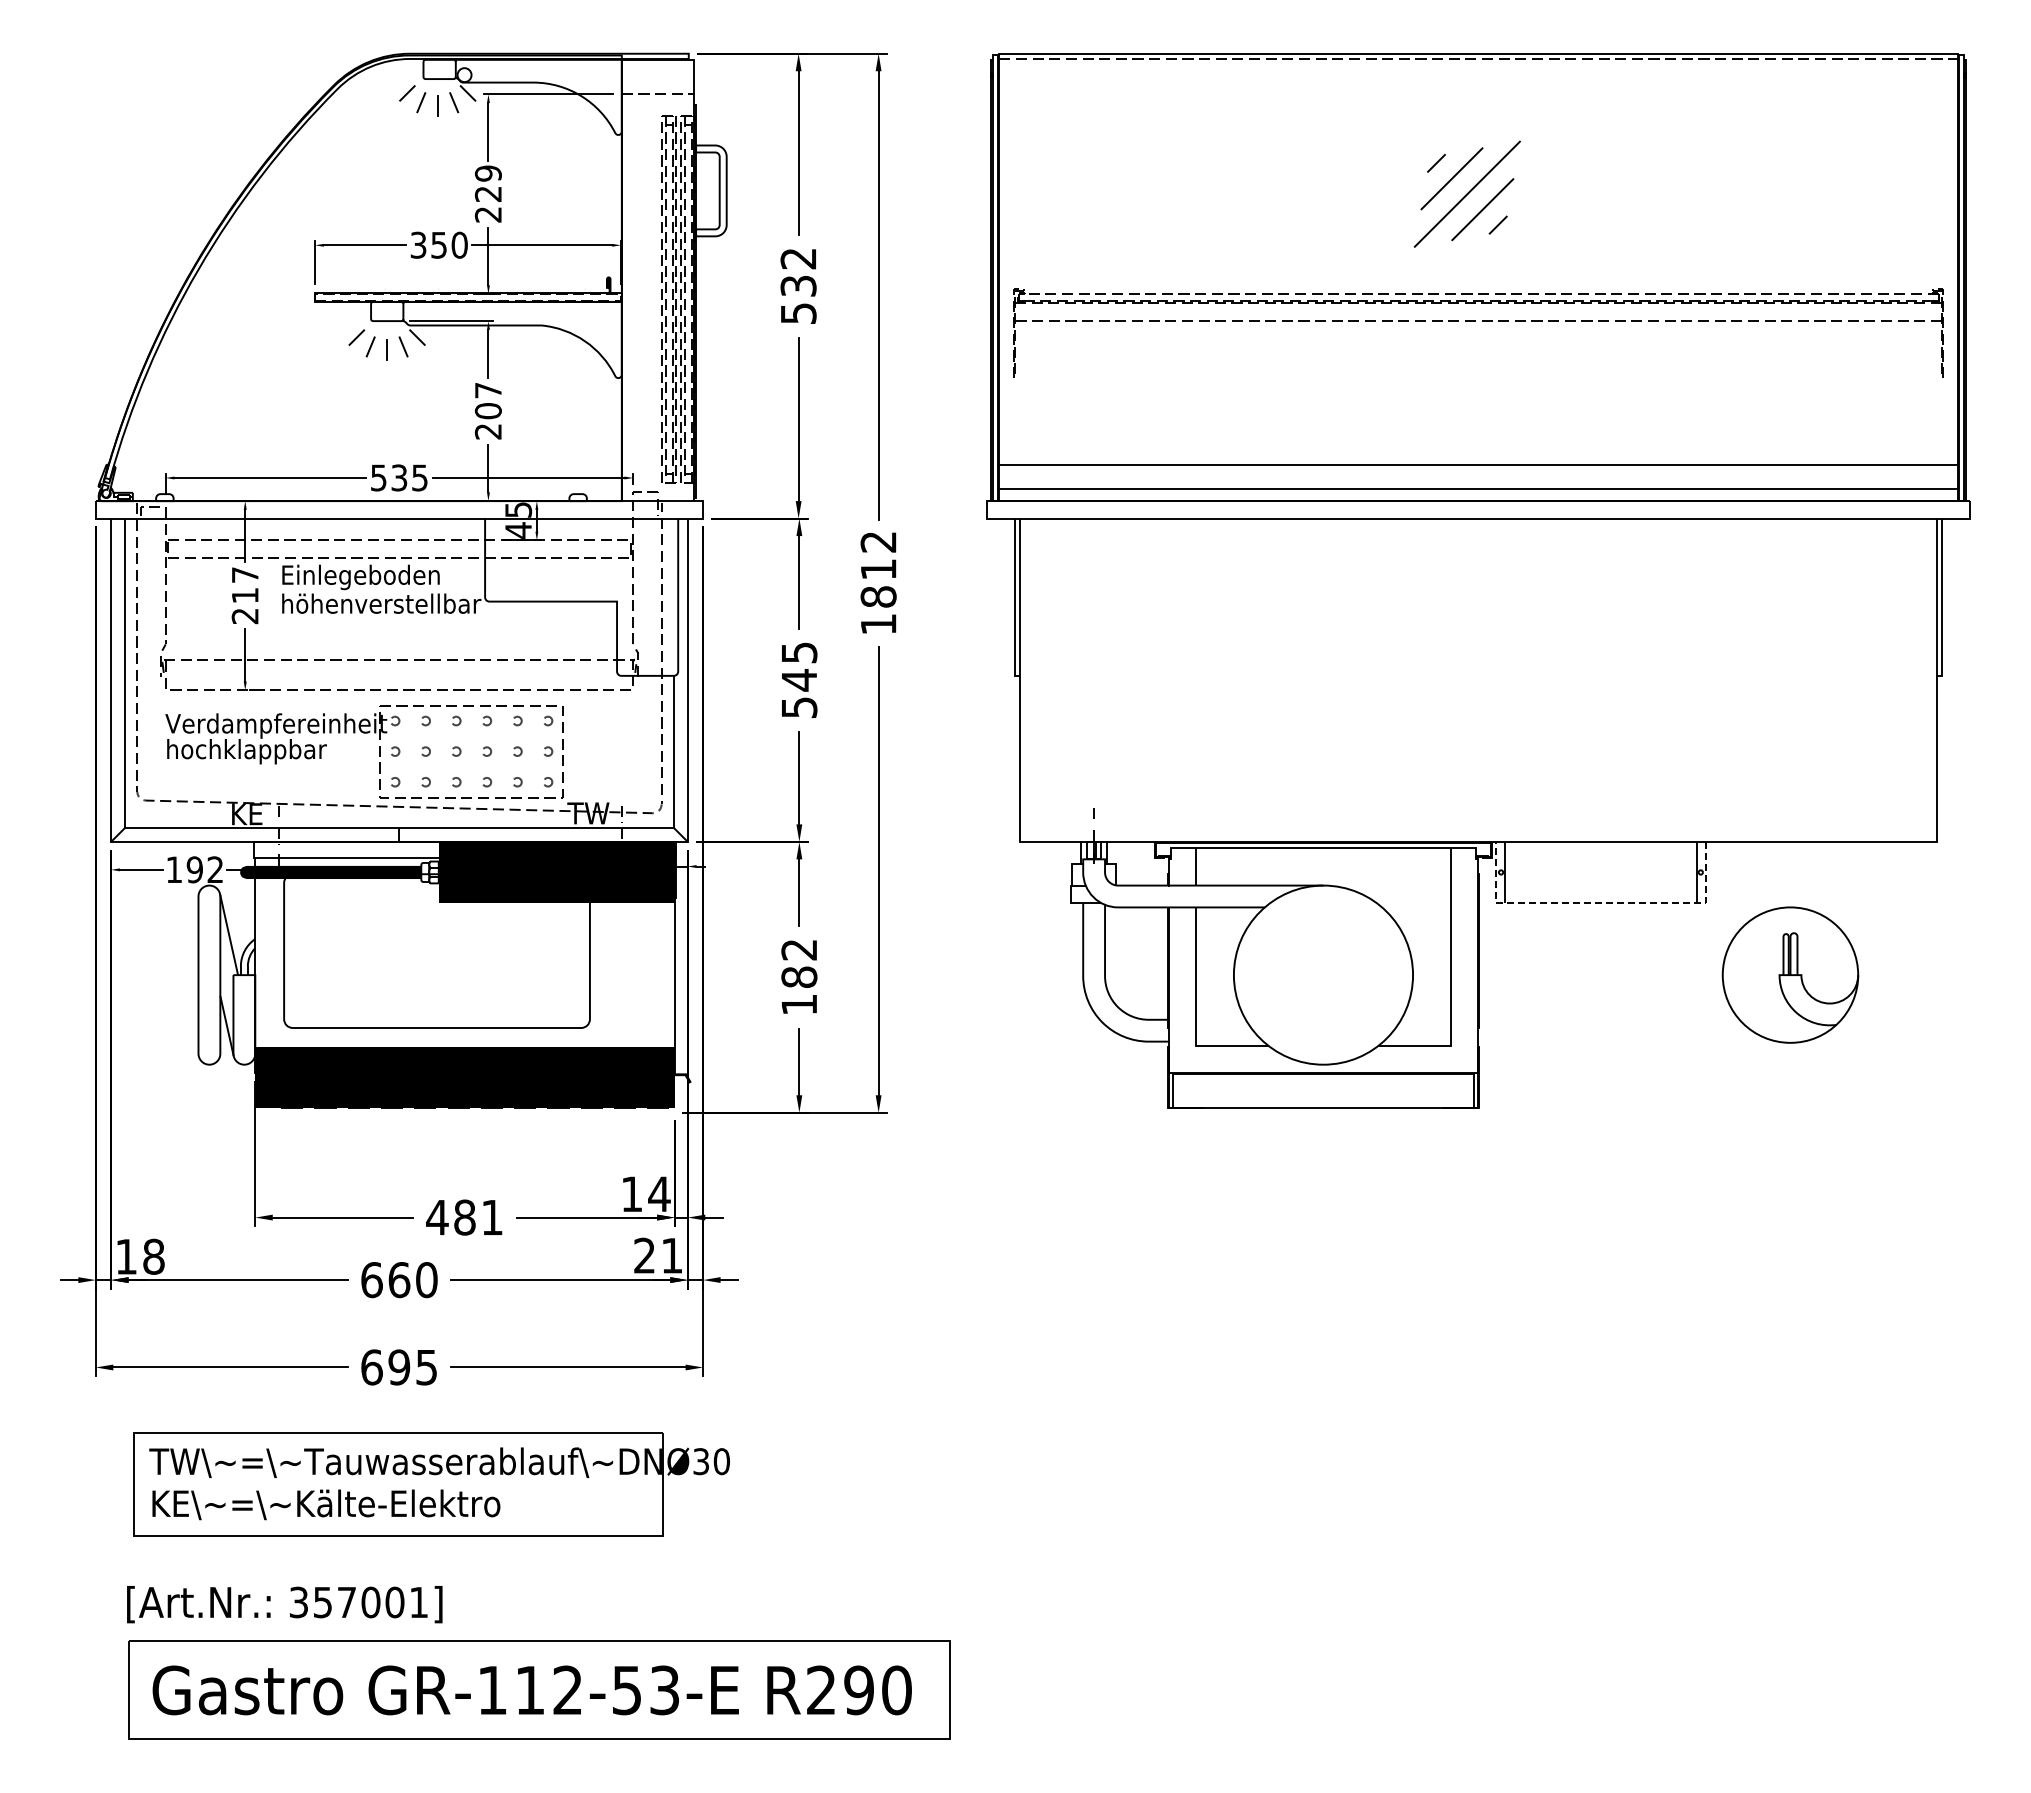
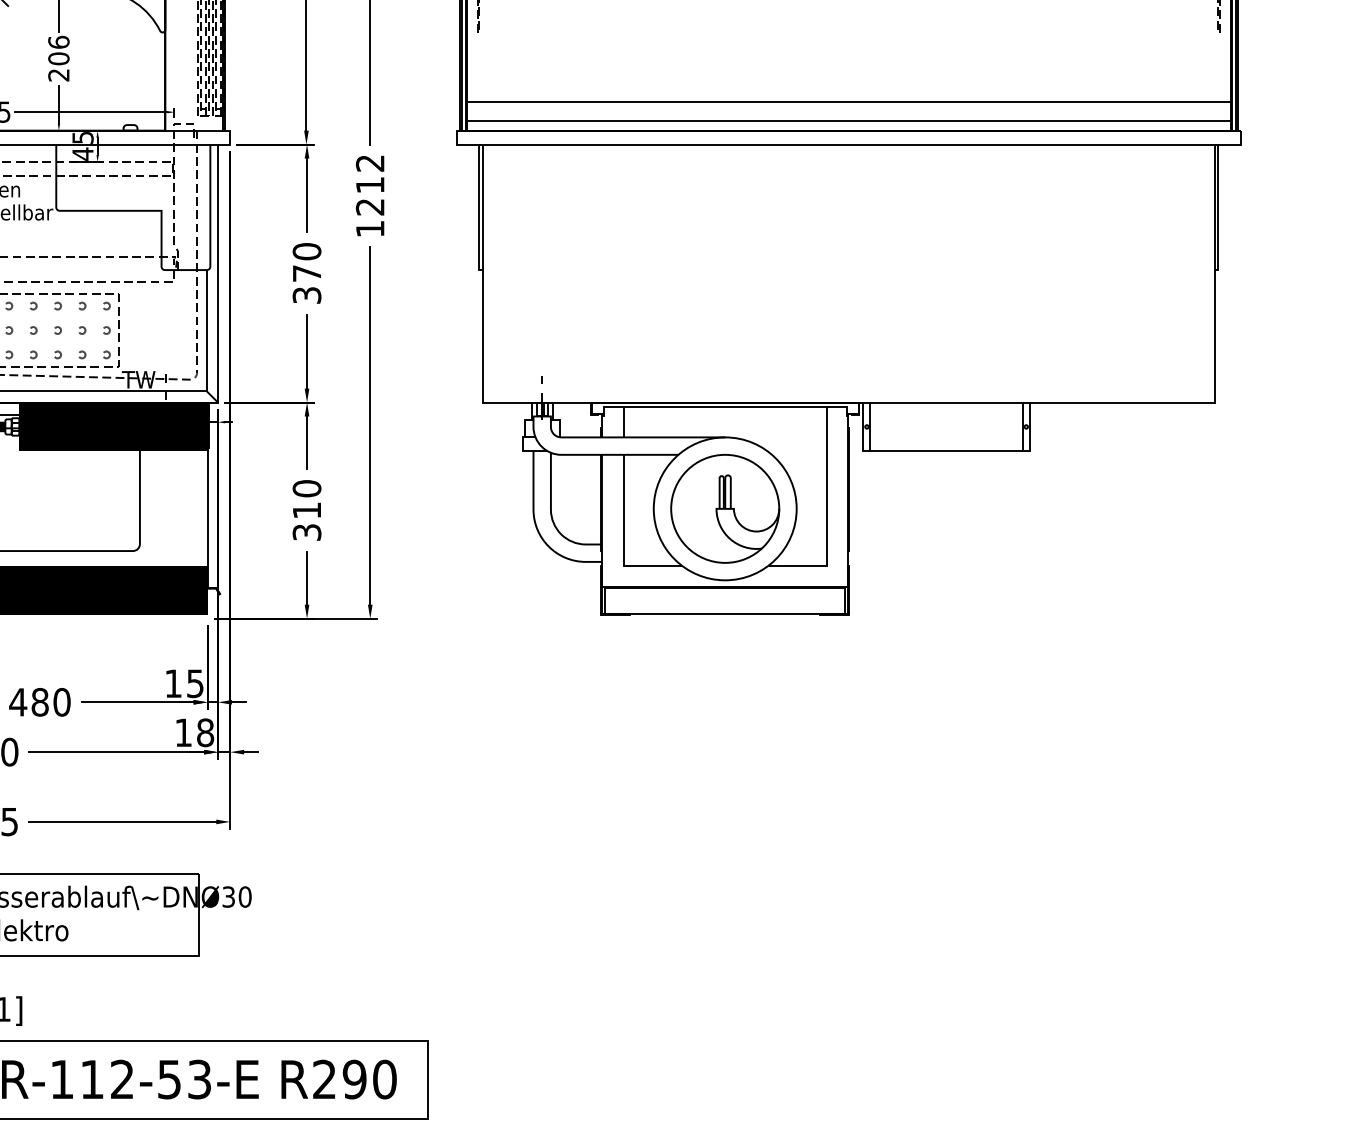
text: (487, 390) -> (58, 42), 207 -> 206
text: (878, 596) -> (370, 206), 1812 -> 1212
text: (799, 679) -> (307, 272), 545 -> 370
line: (1600, 903) -> (946, 451), dashed -> solid
part: (1790, 974) -> (725, 508), moved
text: (799, 977) -> (307, 510), 182 -> 310
text: (659, 1194) -> (195, 683), 14 -> 15
text: (492, 1217) -> (62, 702), 481 -> 480
text: (658, 1255) -> (194, 732), 21 -> 18

